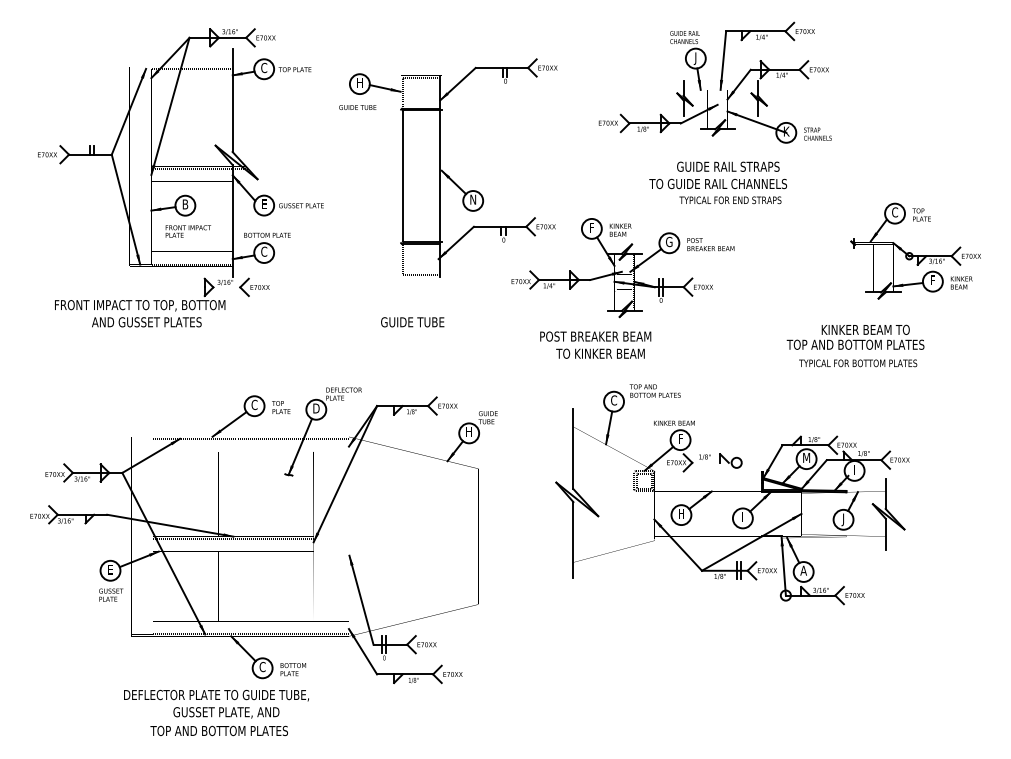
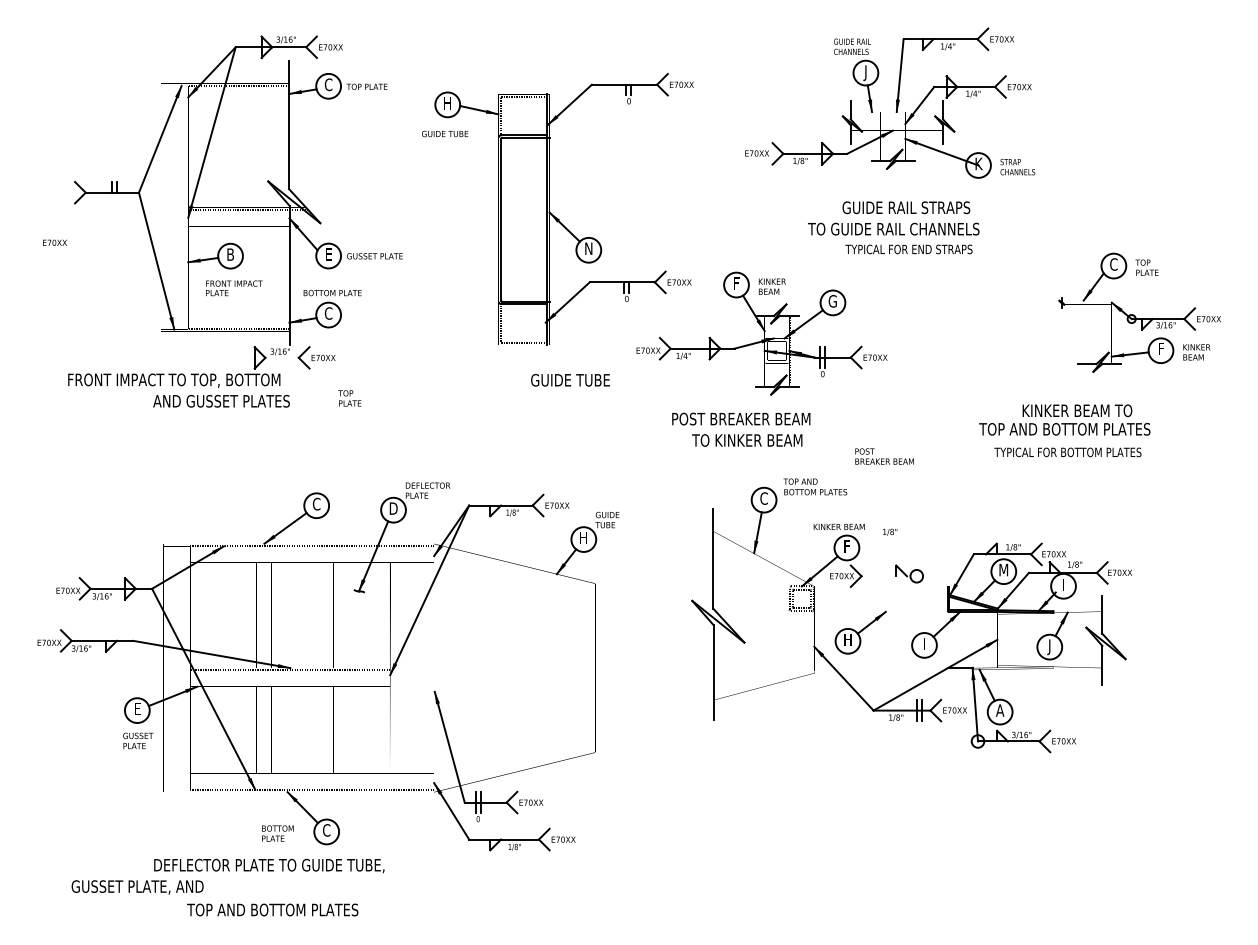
text: (47, 154) -> (54, 242), moved
text: (710, 244) -> (884, 456), moved
text: (146, 322) -> (221, 401), moved
text: (412, 322) -> (570, 380), moved
text: (280, 407) -> (349, 398), moved
text: (705, 456) -> (890, 531), moved
text: (293, 669) -> (277, 833), moved
text: (226, 712) -> (137, 887), moved

